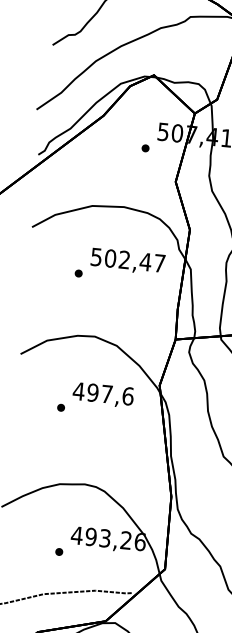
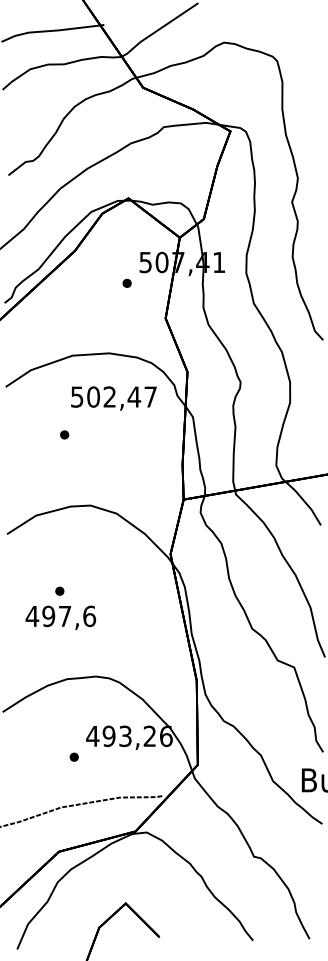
text: (127, 261) -> (113, 398), moved
text: (103, 394) -> (60, 617), moved

